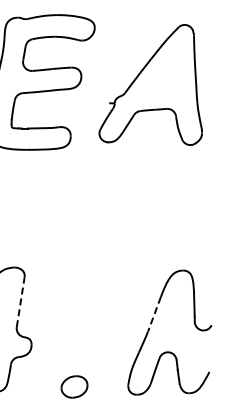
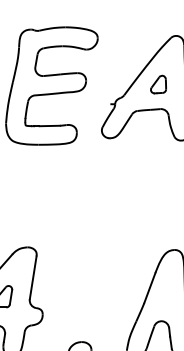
part: (164, 80) -> (158, 84), added
line: (20, 302) -> (33, 277), dashed -> solid
line: (154, 314) -> (149, 288), dashed -> solid

